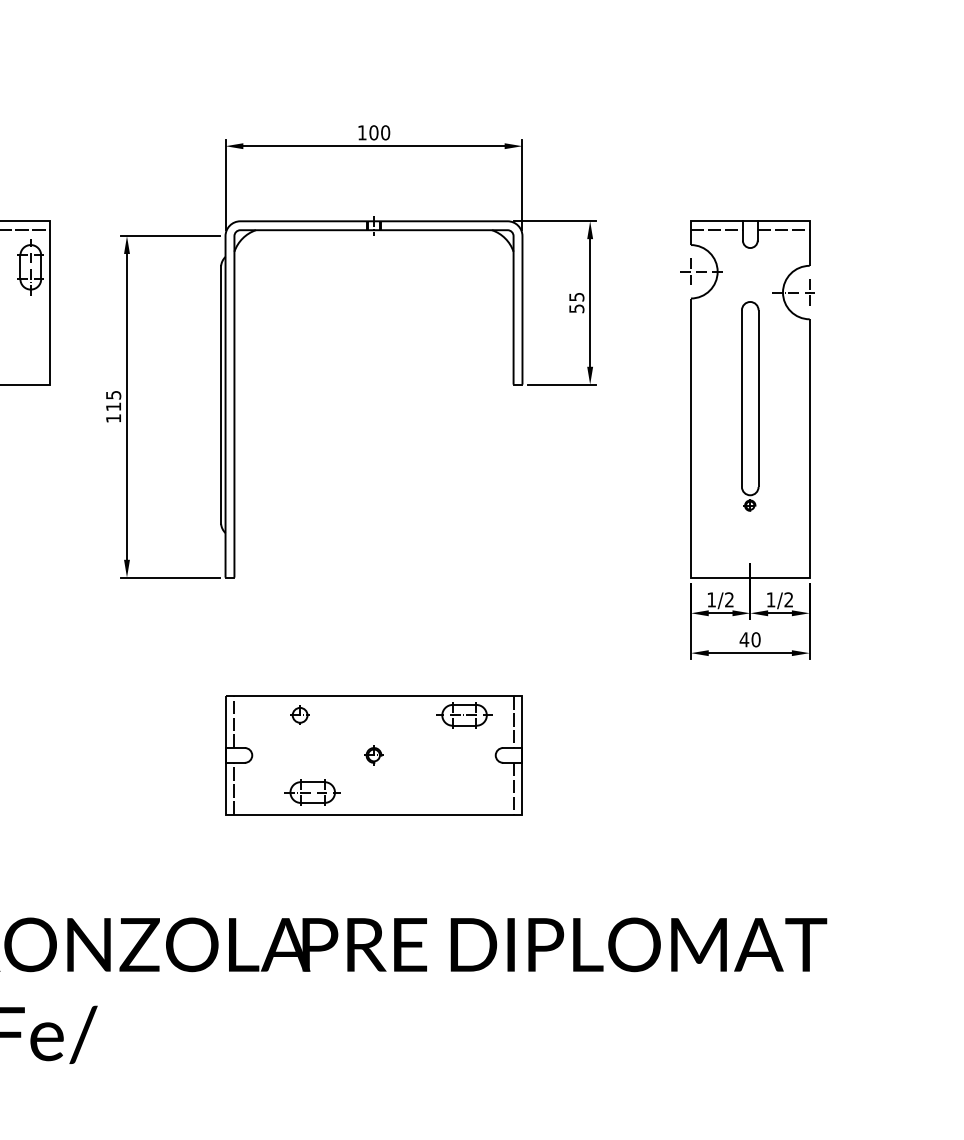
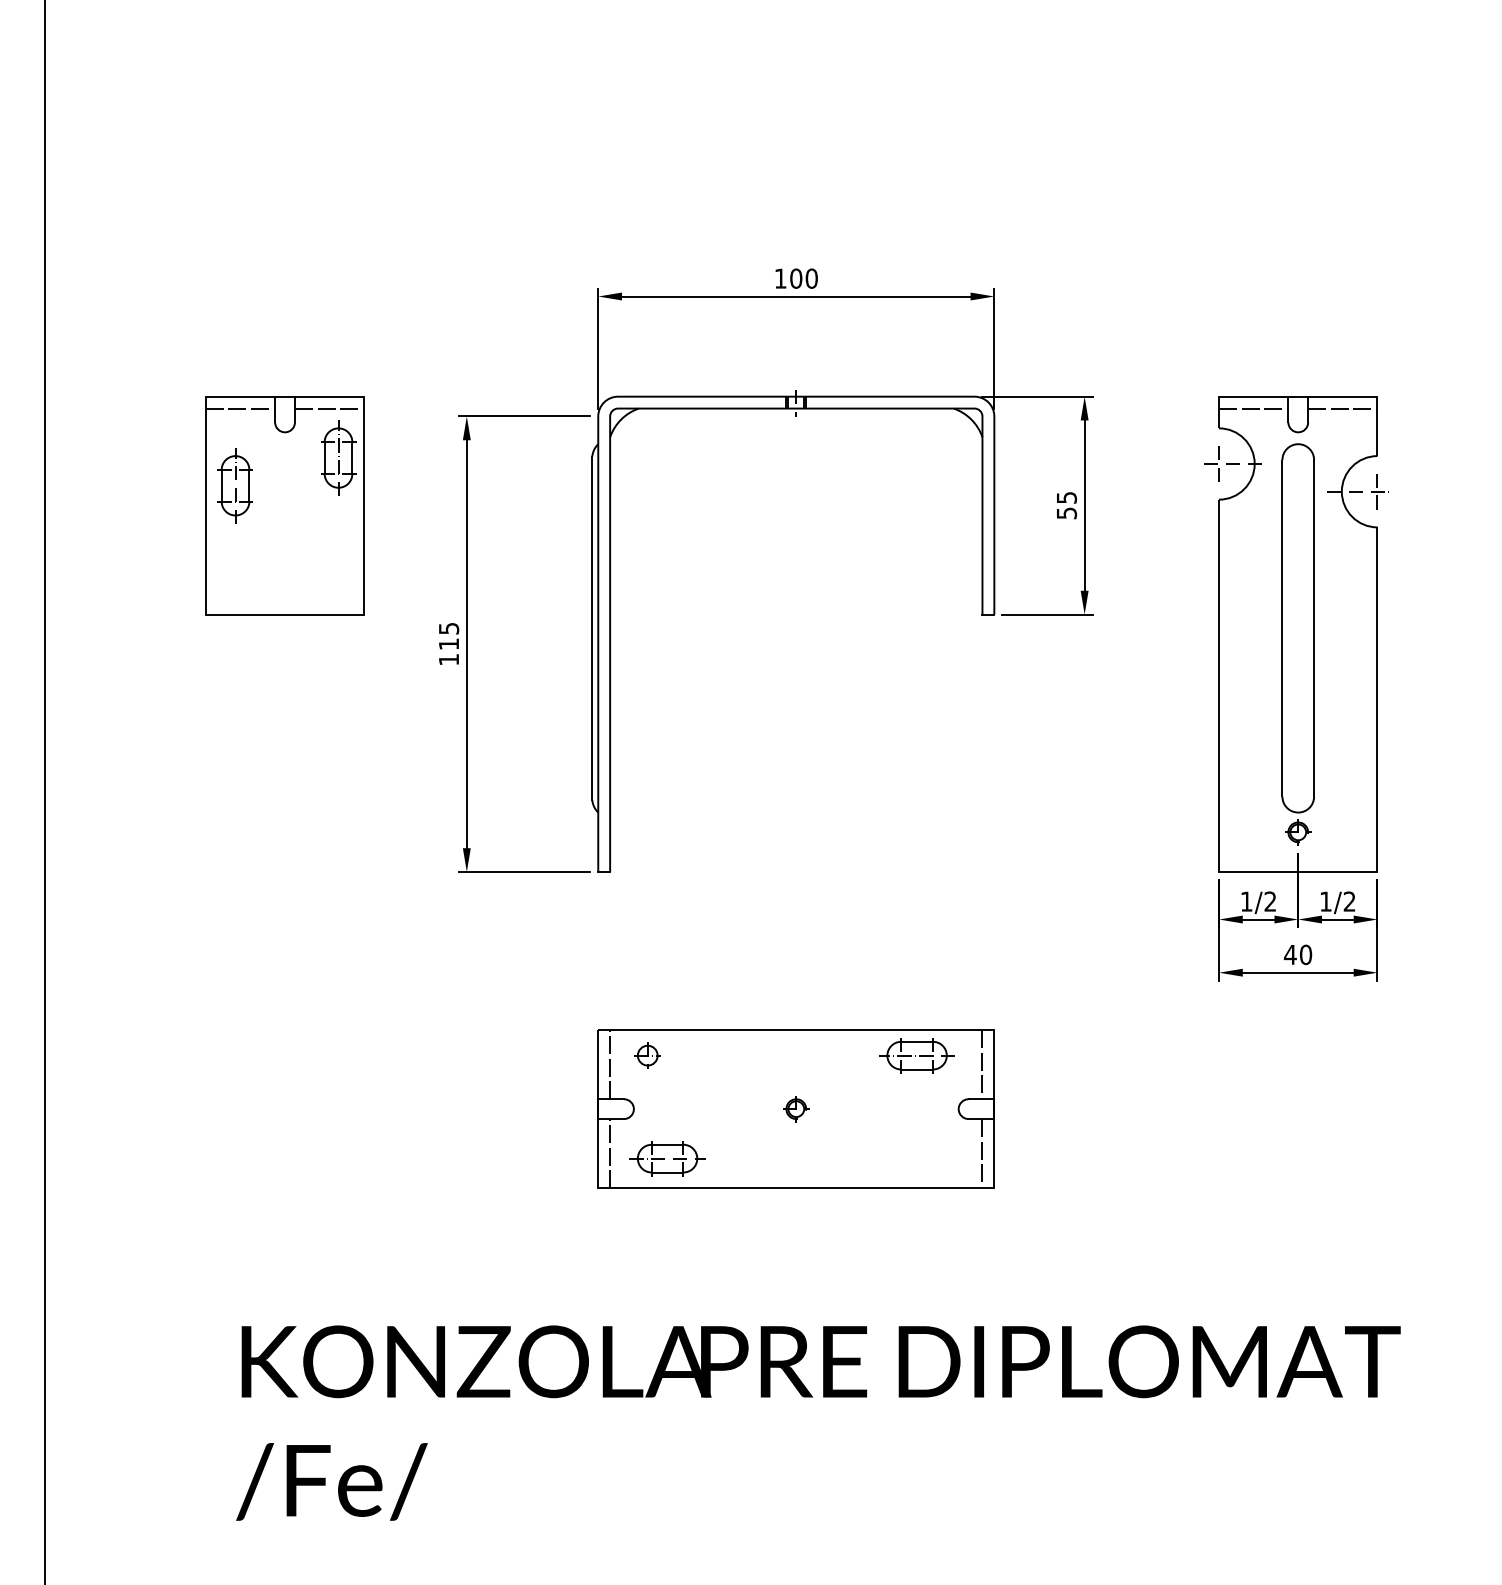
part: (749, 407) -> (1297, 644), size x1.43
part: (299, 715) -> (647, 1055), moved
part: (312, 792) -> (667, 1158), moved

